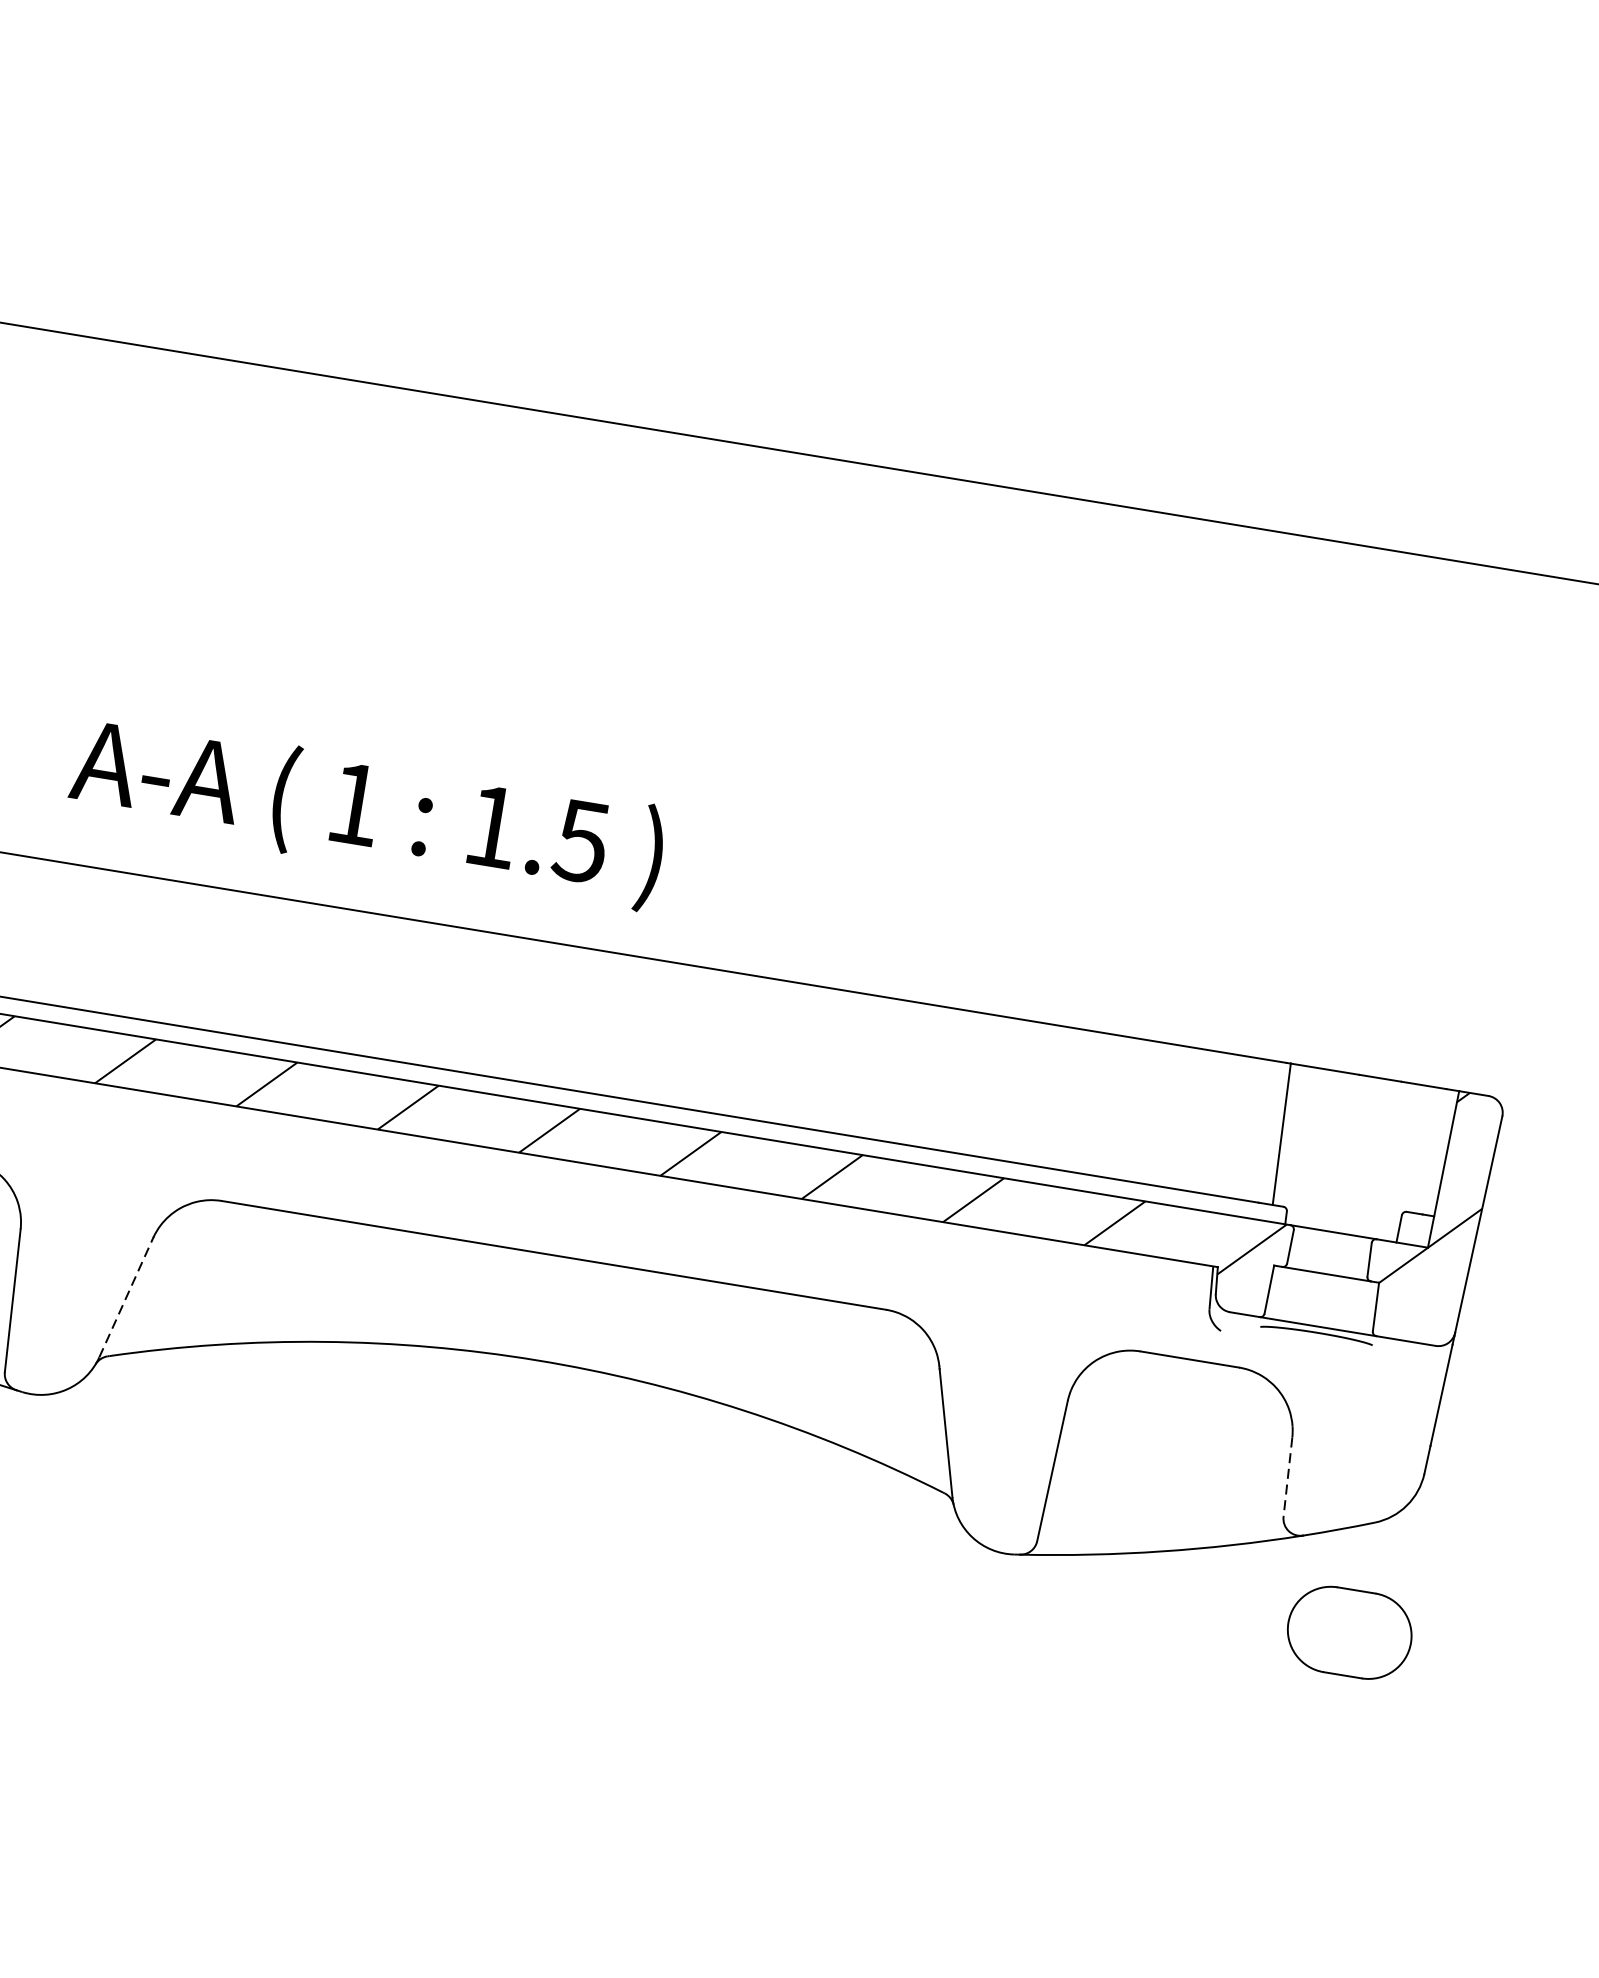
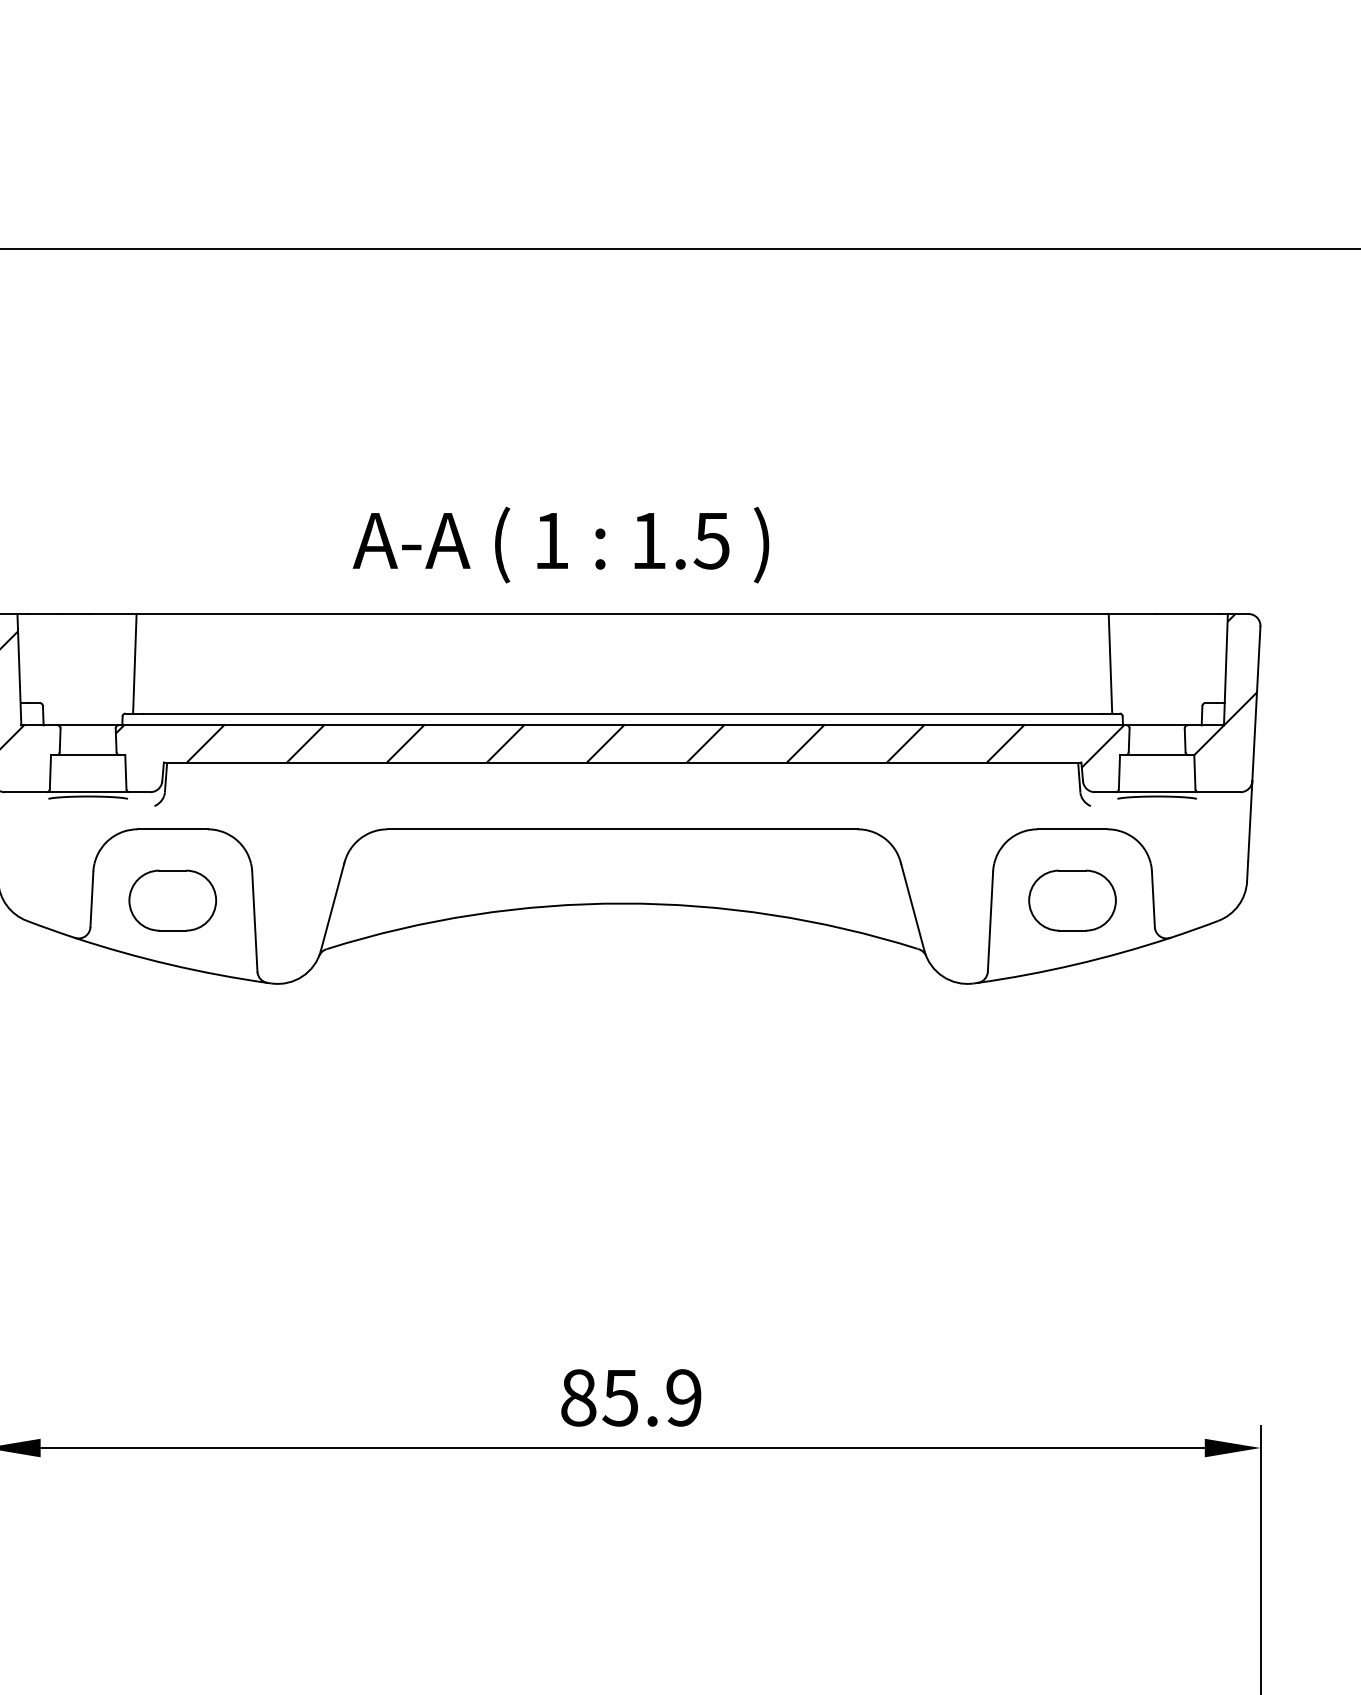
text: (366, 811) -> (560, 544), moved
line: (125, 1298) -> (332, 907), dashed -> solid
line: (1288, 1477) -> (1153, 899), dashed -> solid
part: (1349, 1632) -> (1072, 900), moved

